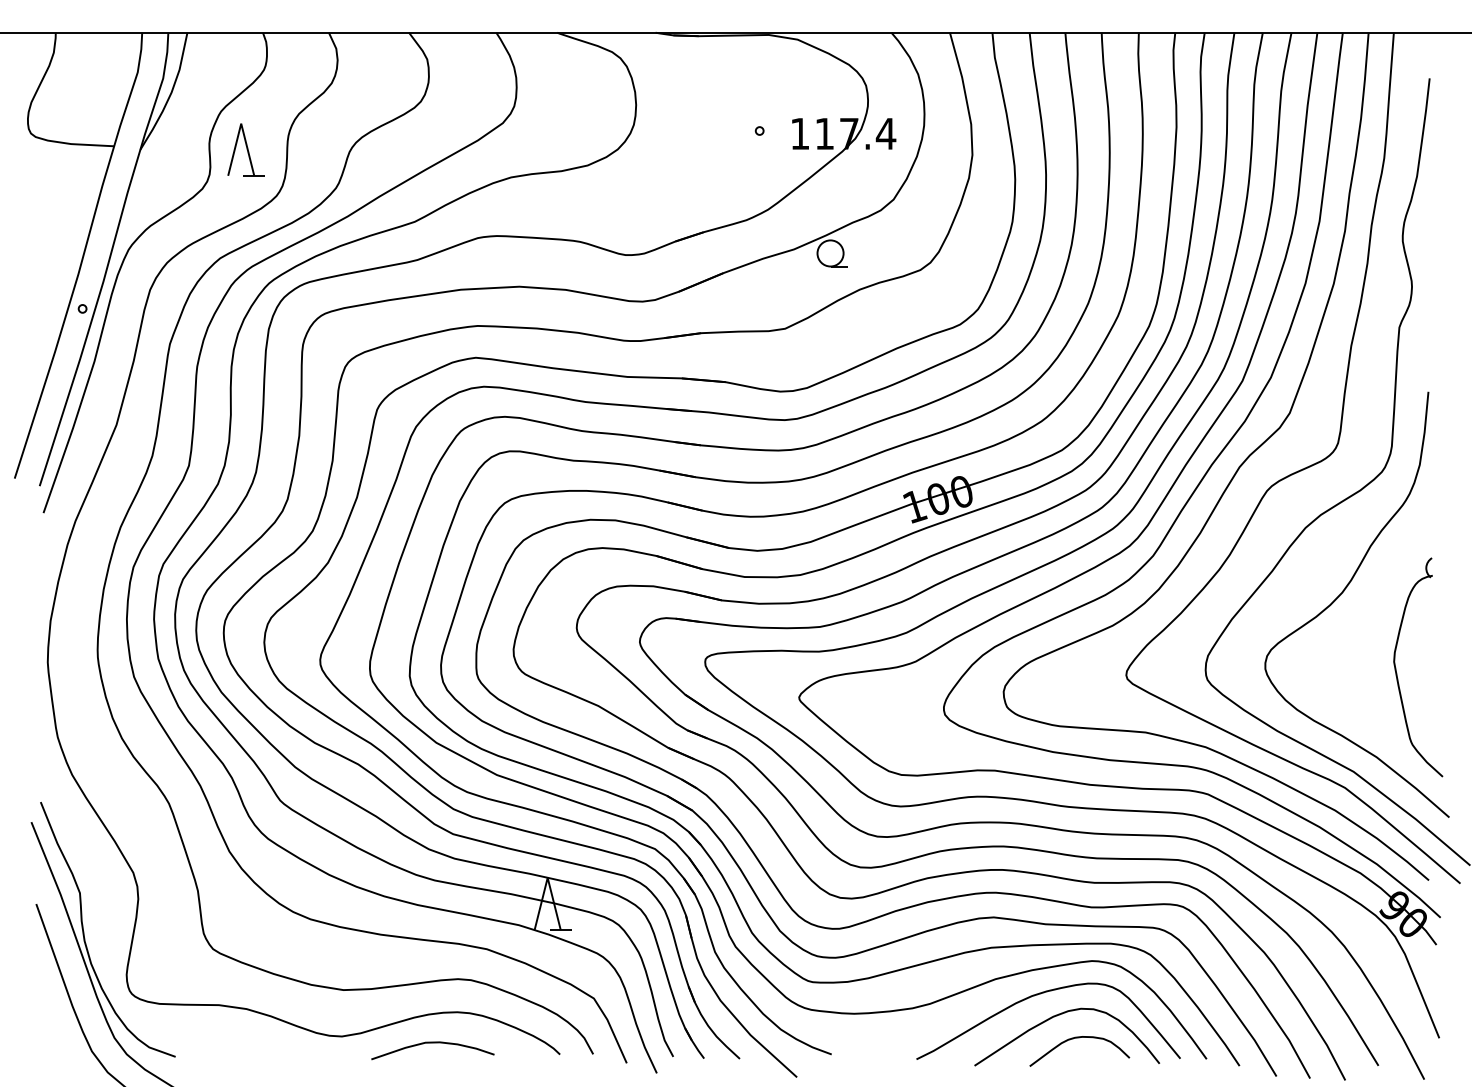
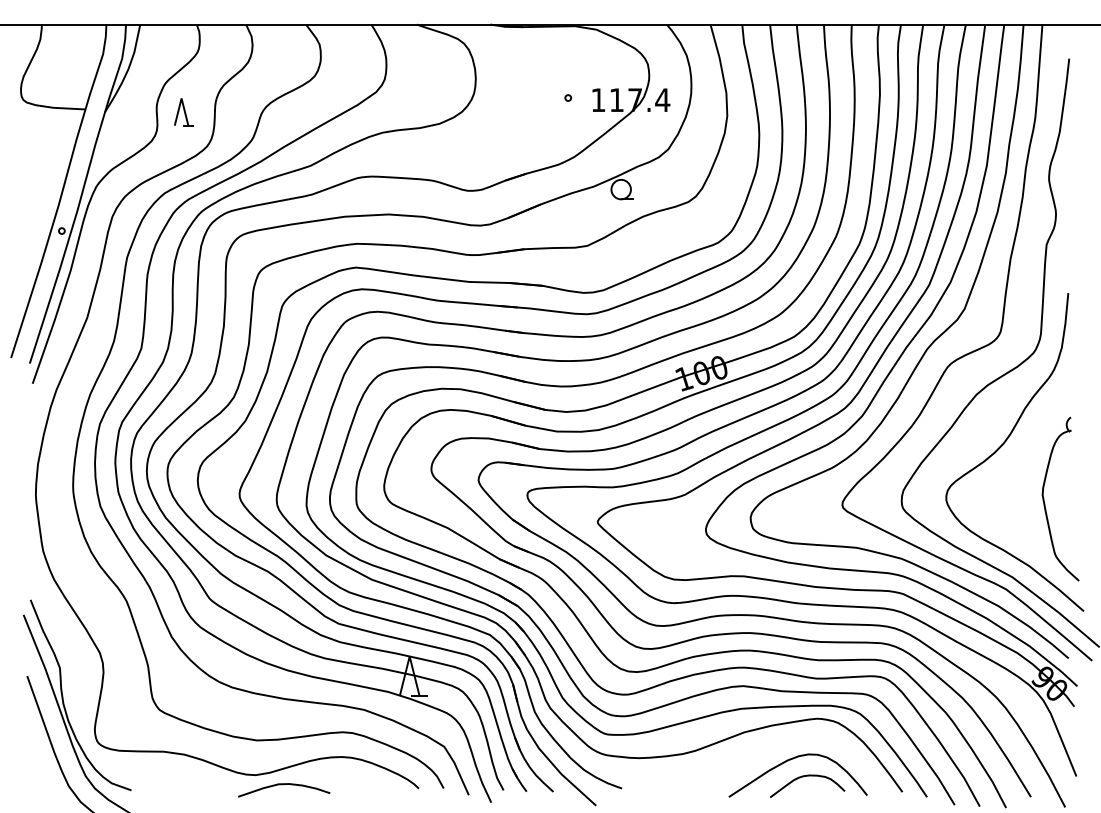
part: (245, 149) -> (183, 111), size x0.7
curve: (1040, 994) -> (778, 743), removed
curve: (432, 1043) -> (283, 784), moved

